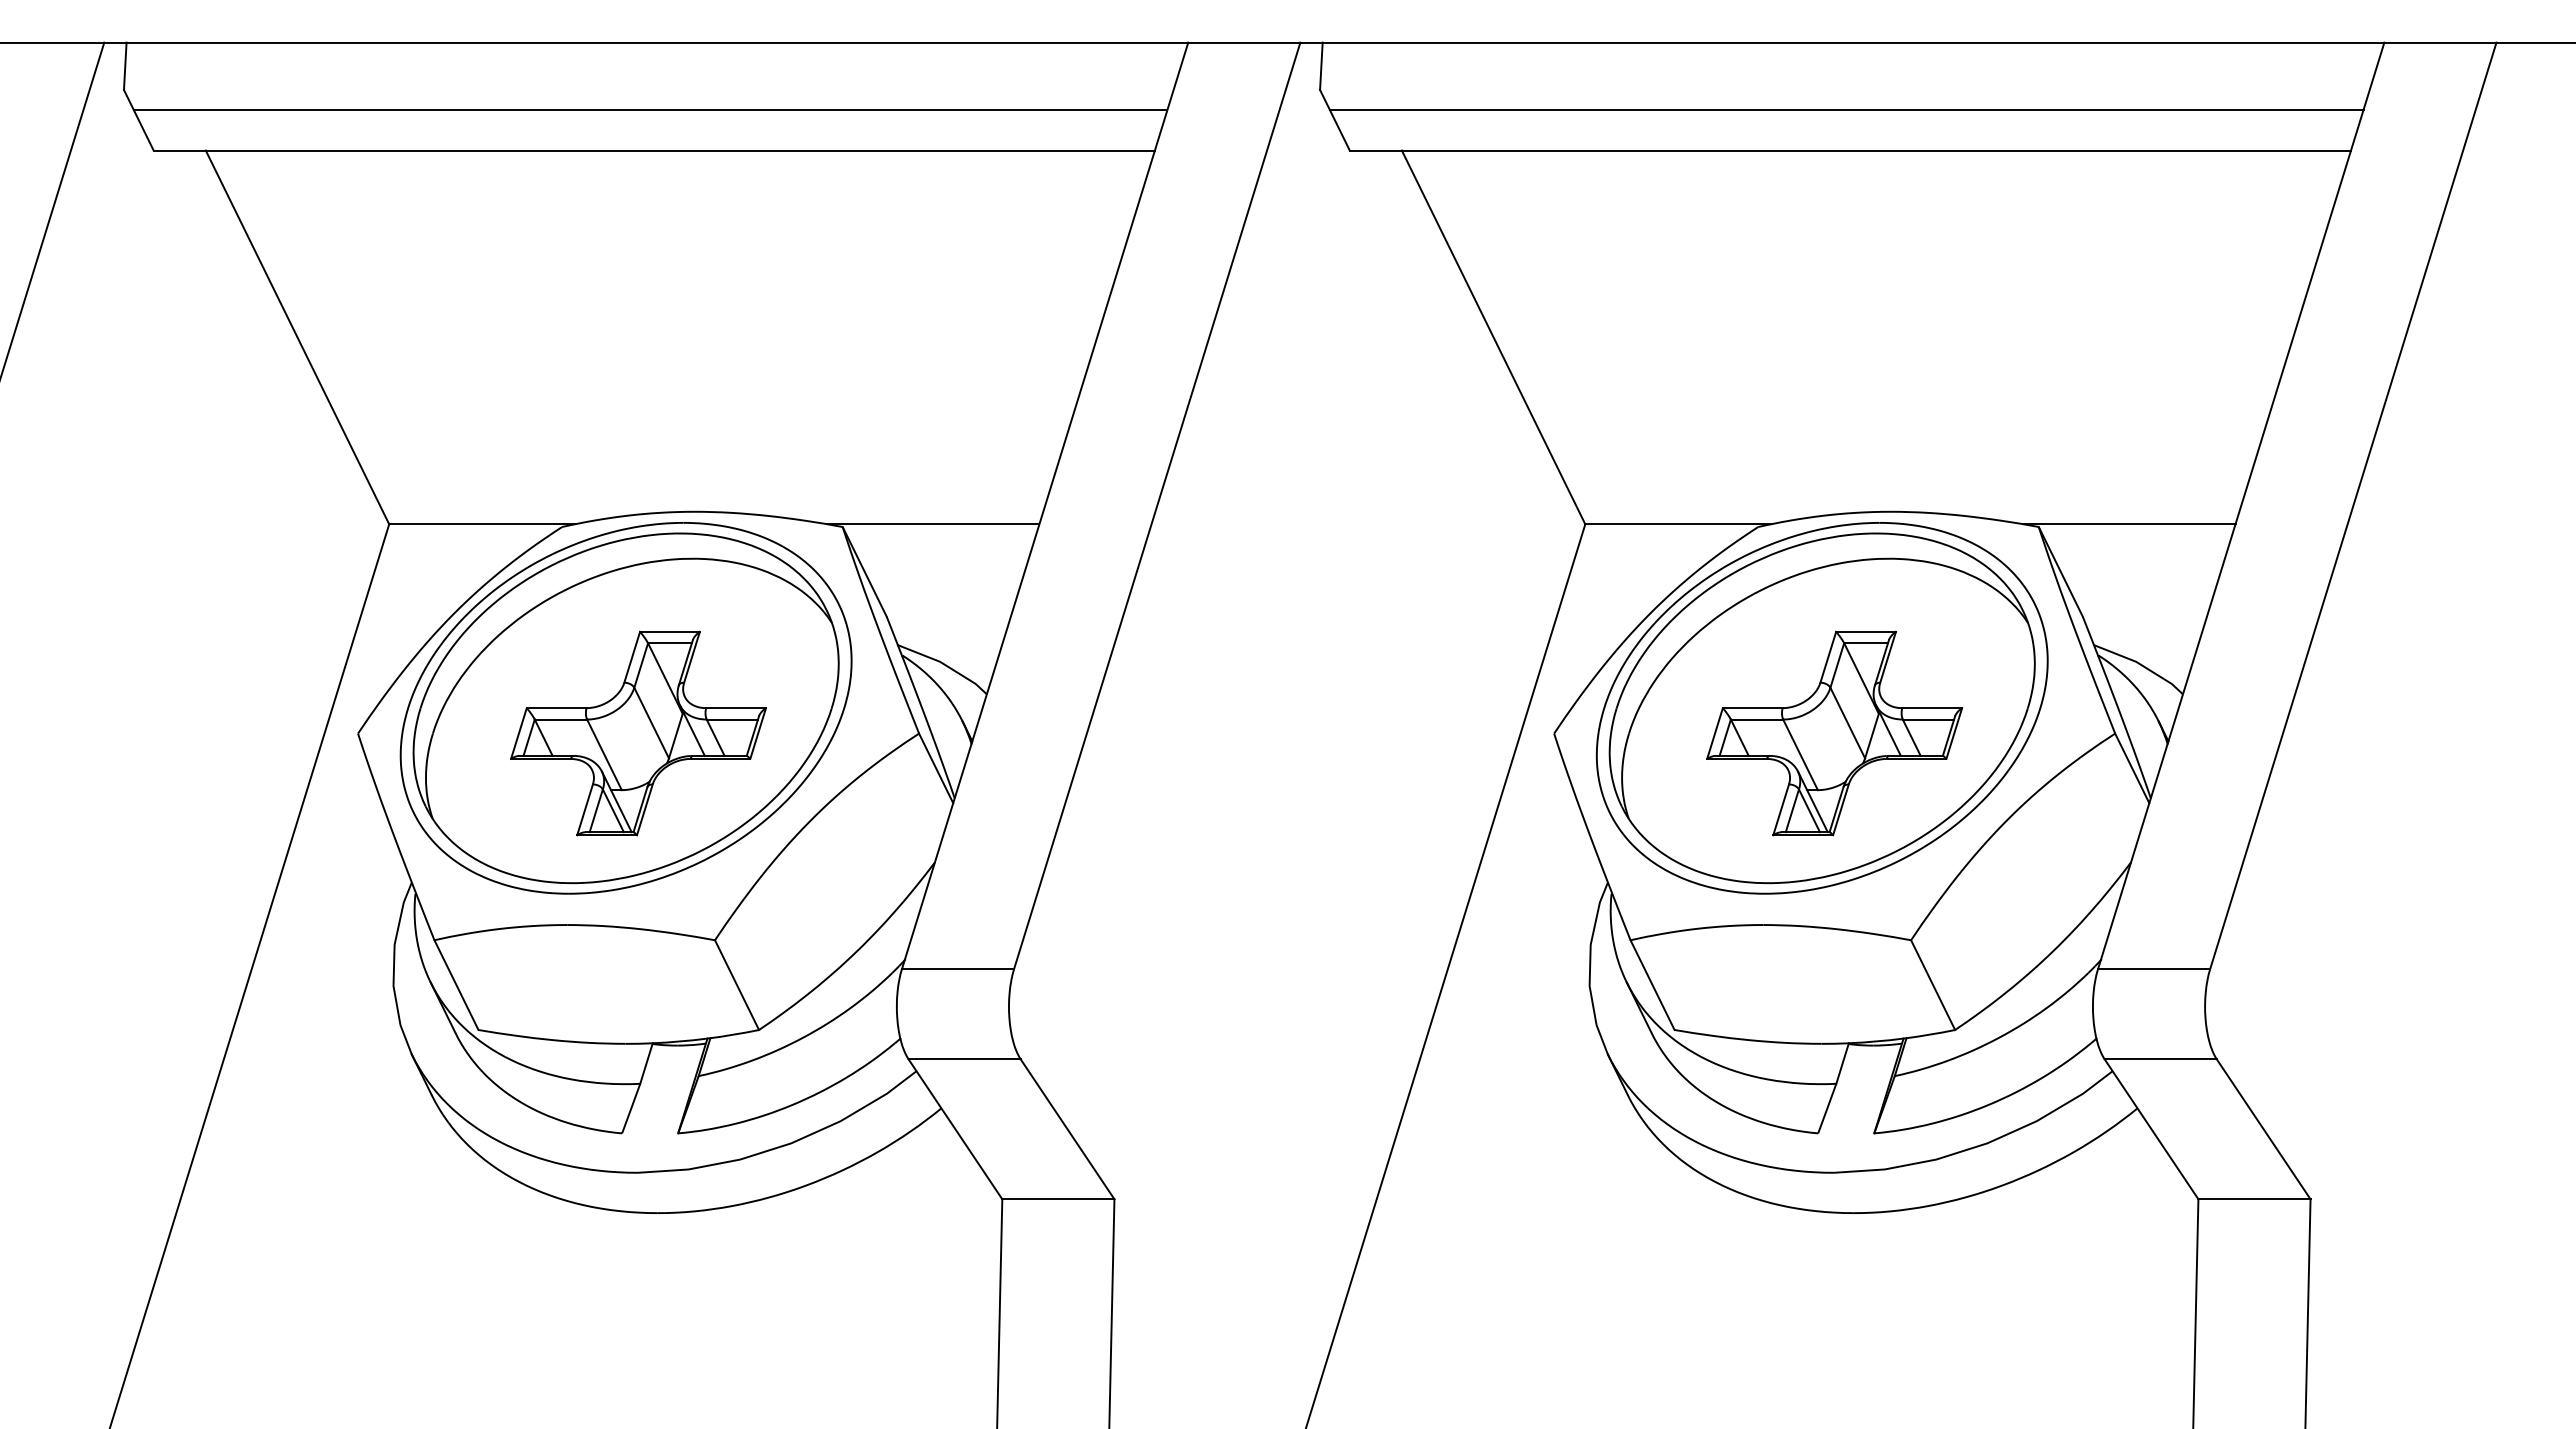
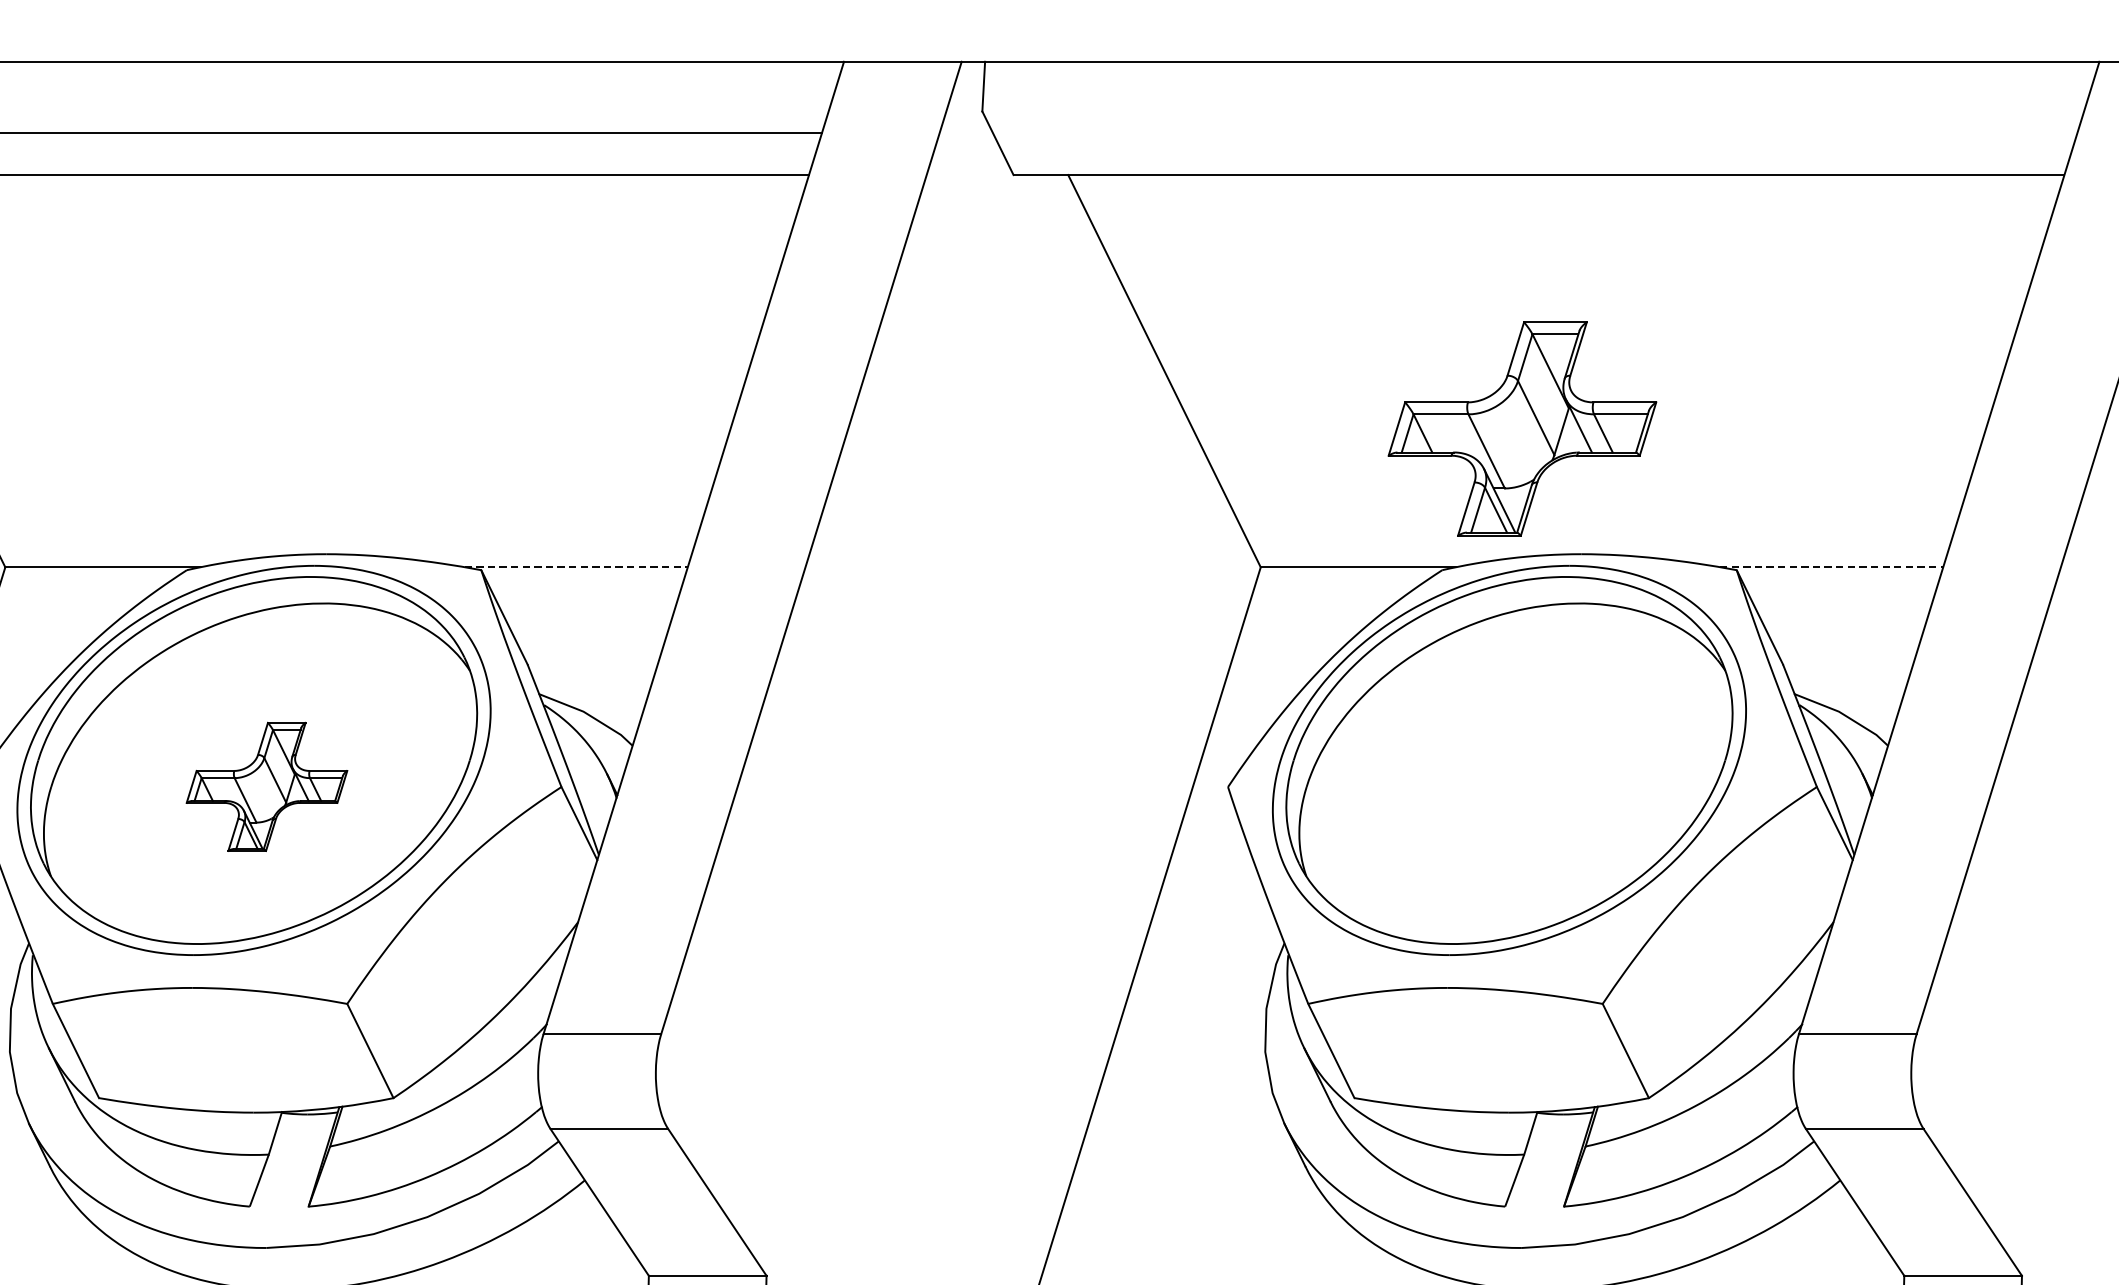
line: (1846, 110) -> (1534, 133), removed
line: (933, 524) -> (576, 567), solid -> dashed
line: (2129, 524) -> (1831, 567), solid -> dashed
part: (638, 733) -> (266, 786), size x0.6
part: (1834, 733) -> (1522, 429), moved

